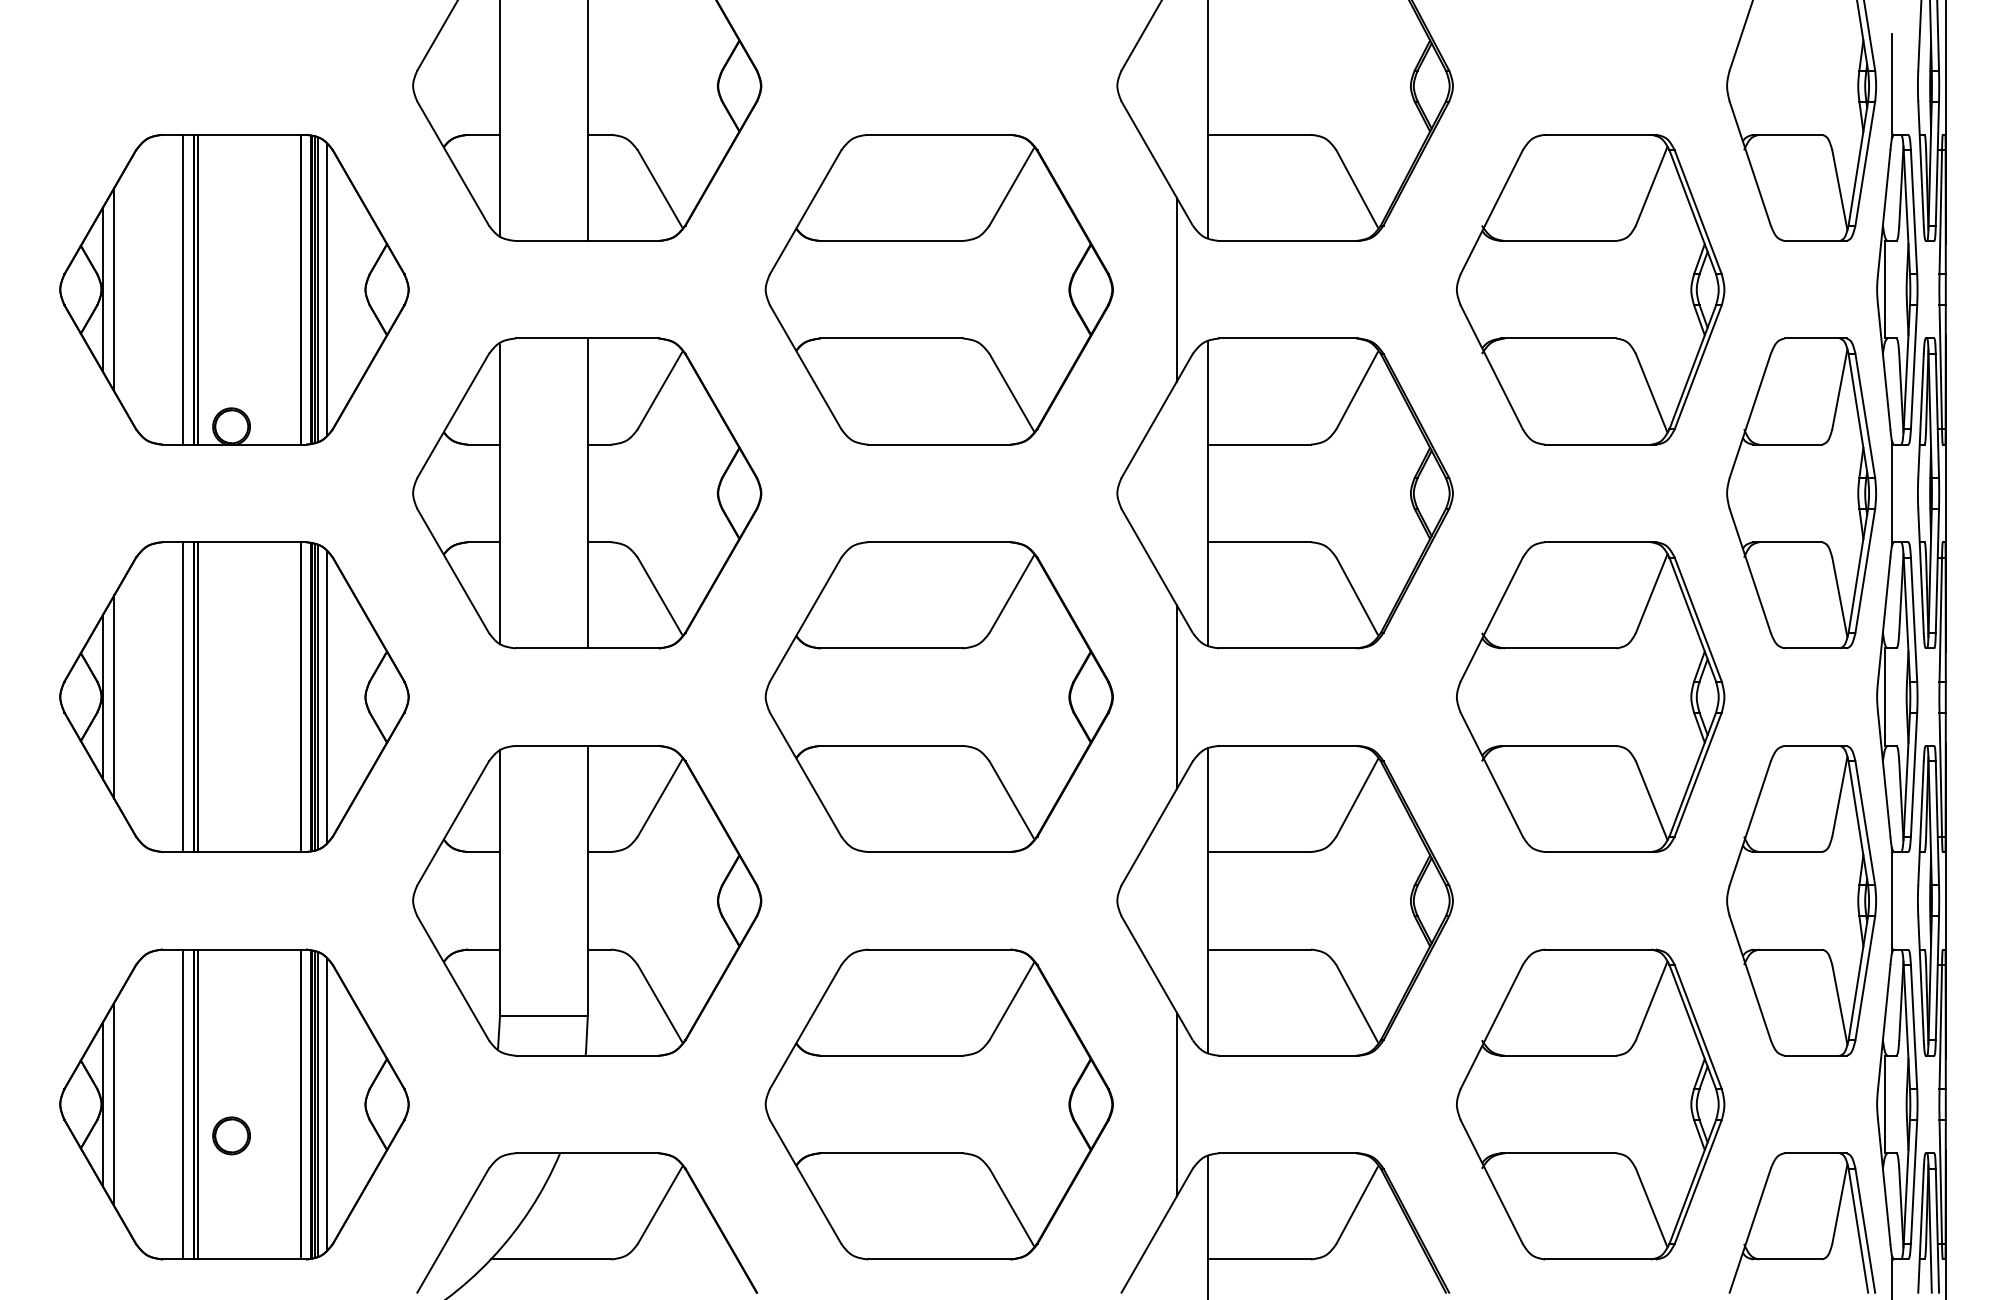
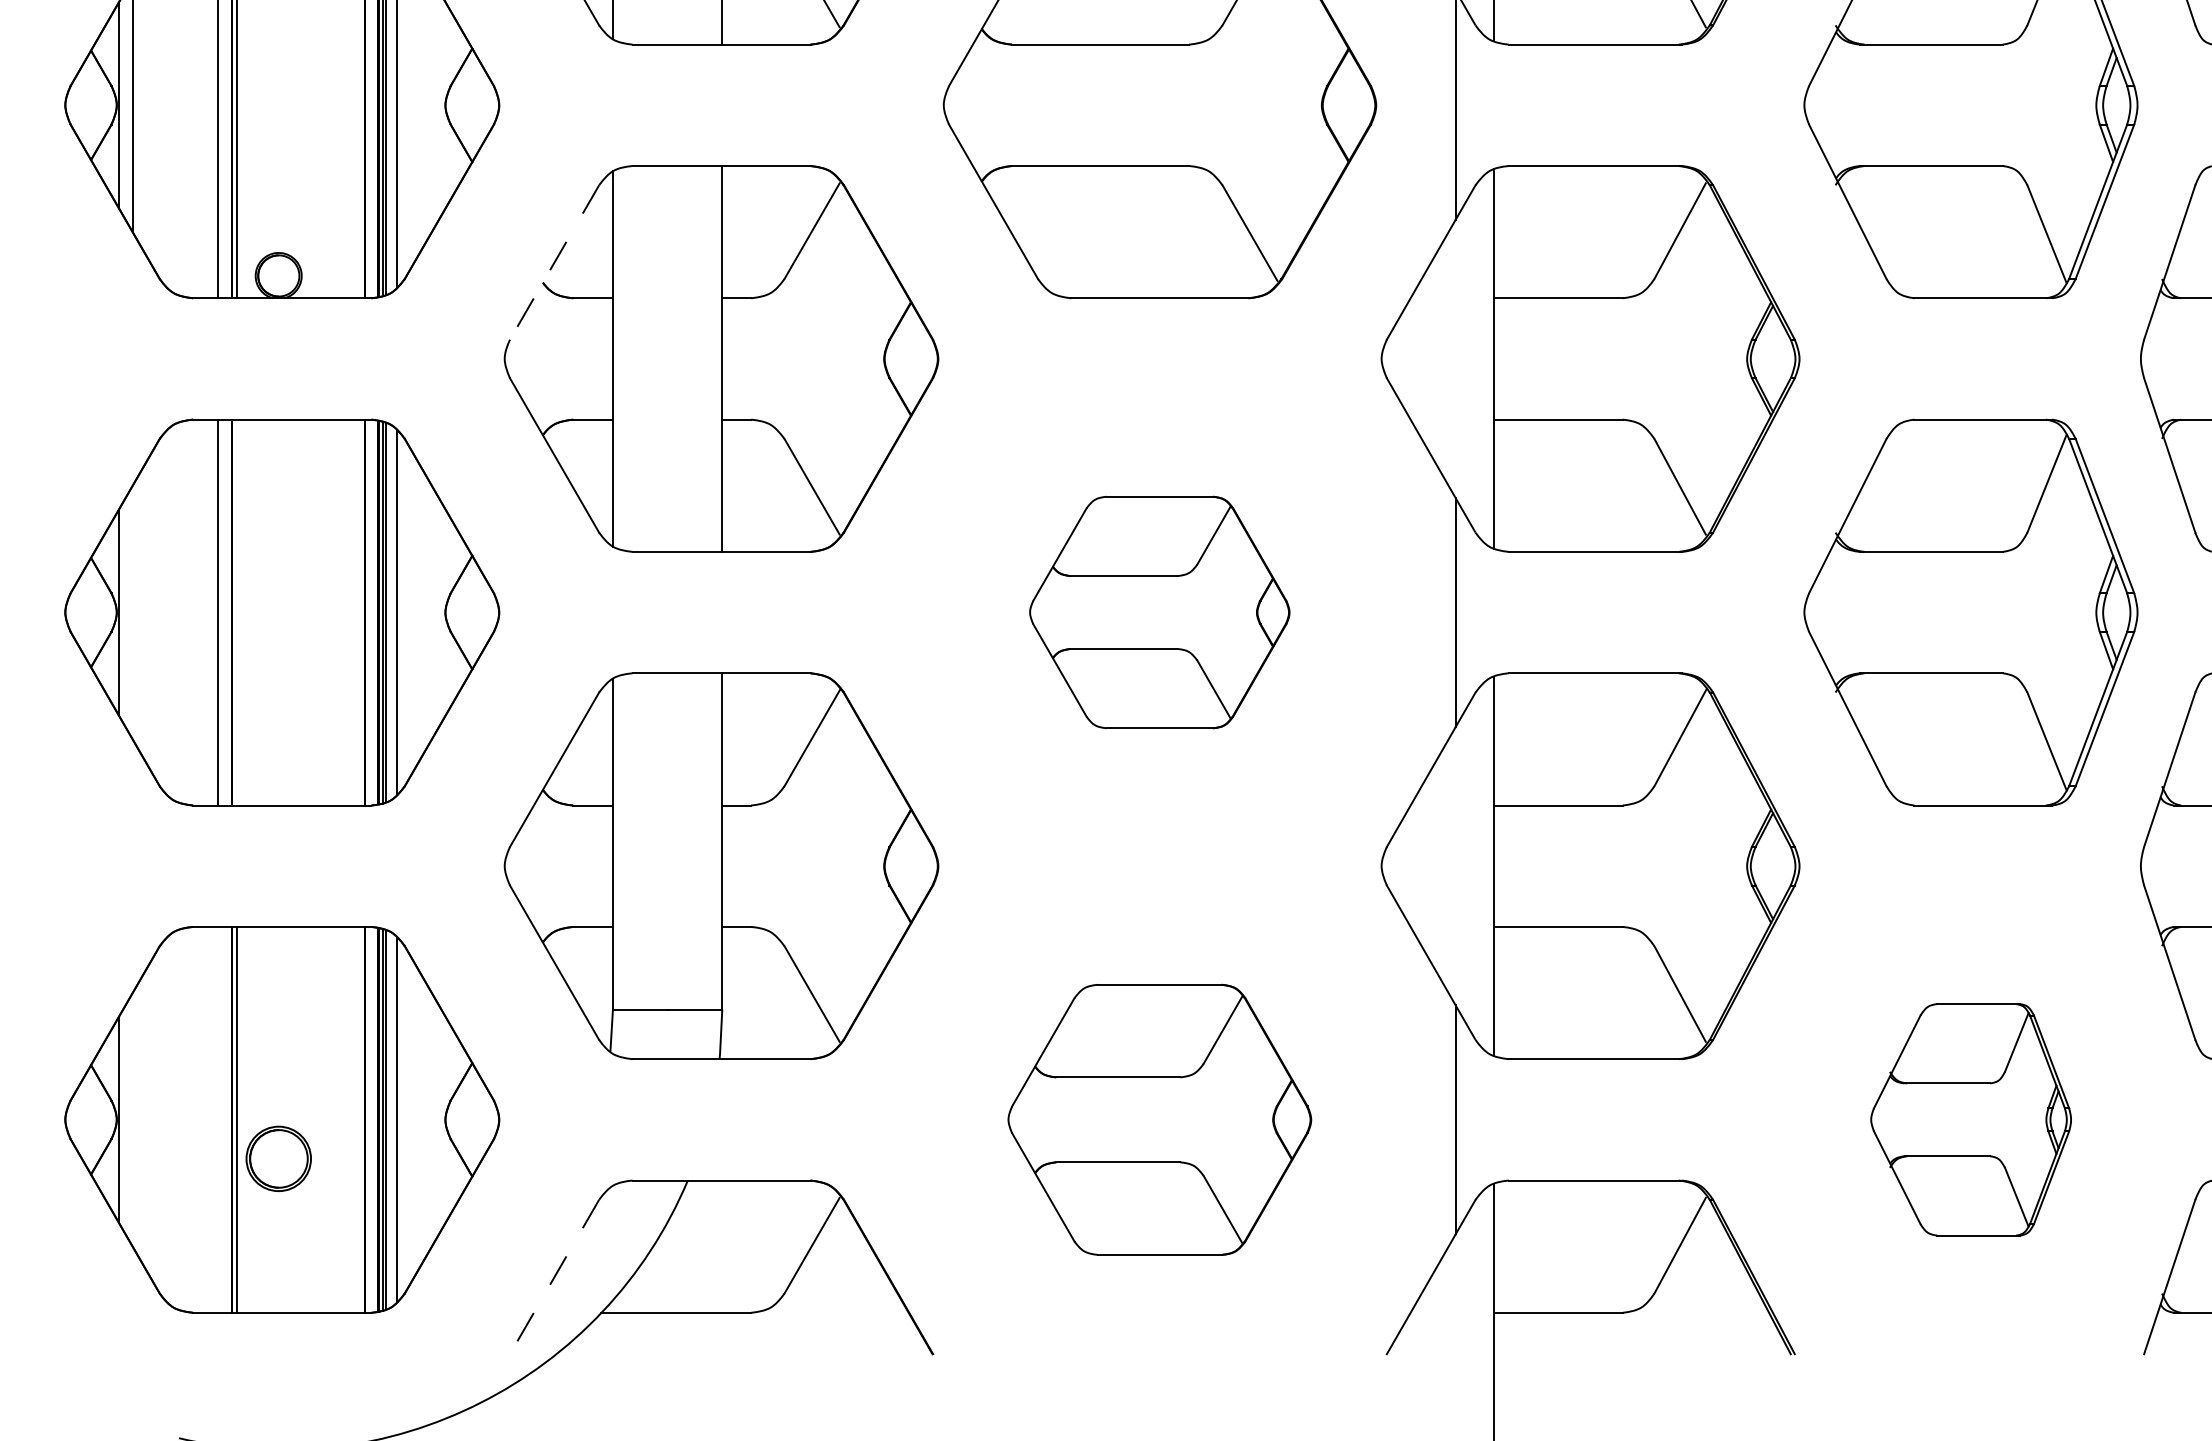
line: (453, 415) -> (555, 261), solid -> dashed
line: (114, 696) -> (132, 611), removed
part: (938, 696) -> (1158, 611), size x0.6
line: (197, 697) -> (236, 613), removed
line: (114, 1104) -> (132, 1119), removed
line: (182, 1104) -> (217, 1119), removed
part: (938, 1104) -> (1158, 1119), size x0.7
part: (1590, 1104) -> (1970, 1119), size x0.6
part: (231, 1135) -> (278, 1158), size x1.4
line: (453, 1230) -> (555, 1276), solid -> dashed

